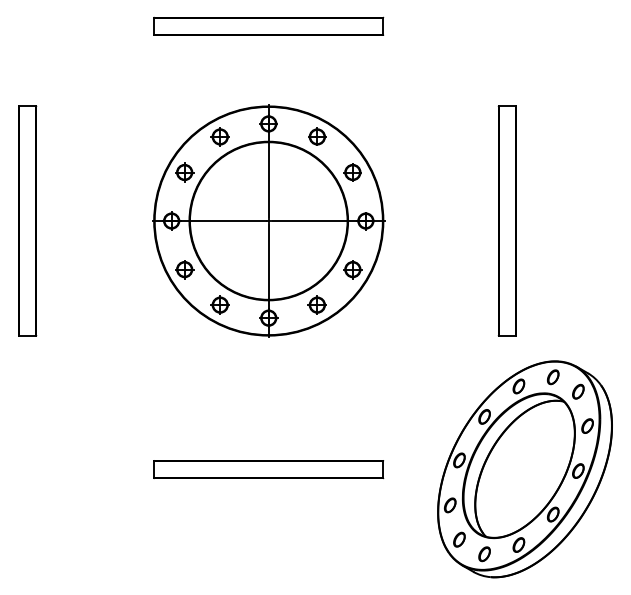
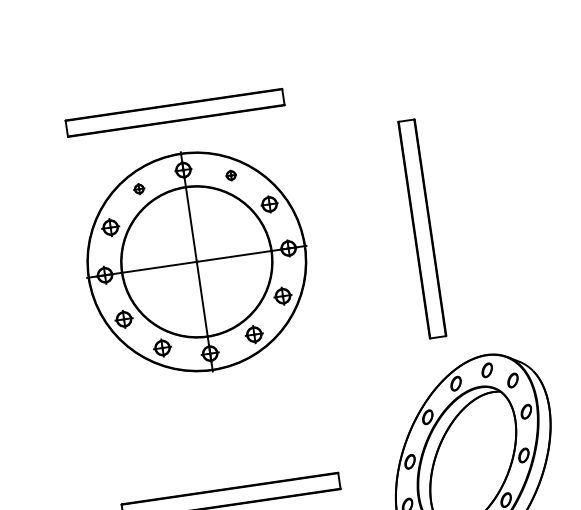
part: (268, 25) -> (174, 112), moved
part: (219, 136) -> (138, 188), size x0.6
part: (317, 136) -> (231, 175), size x0.6

